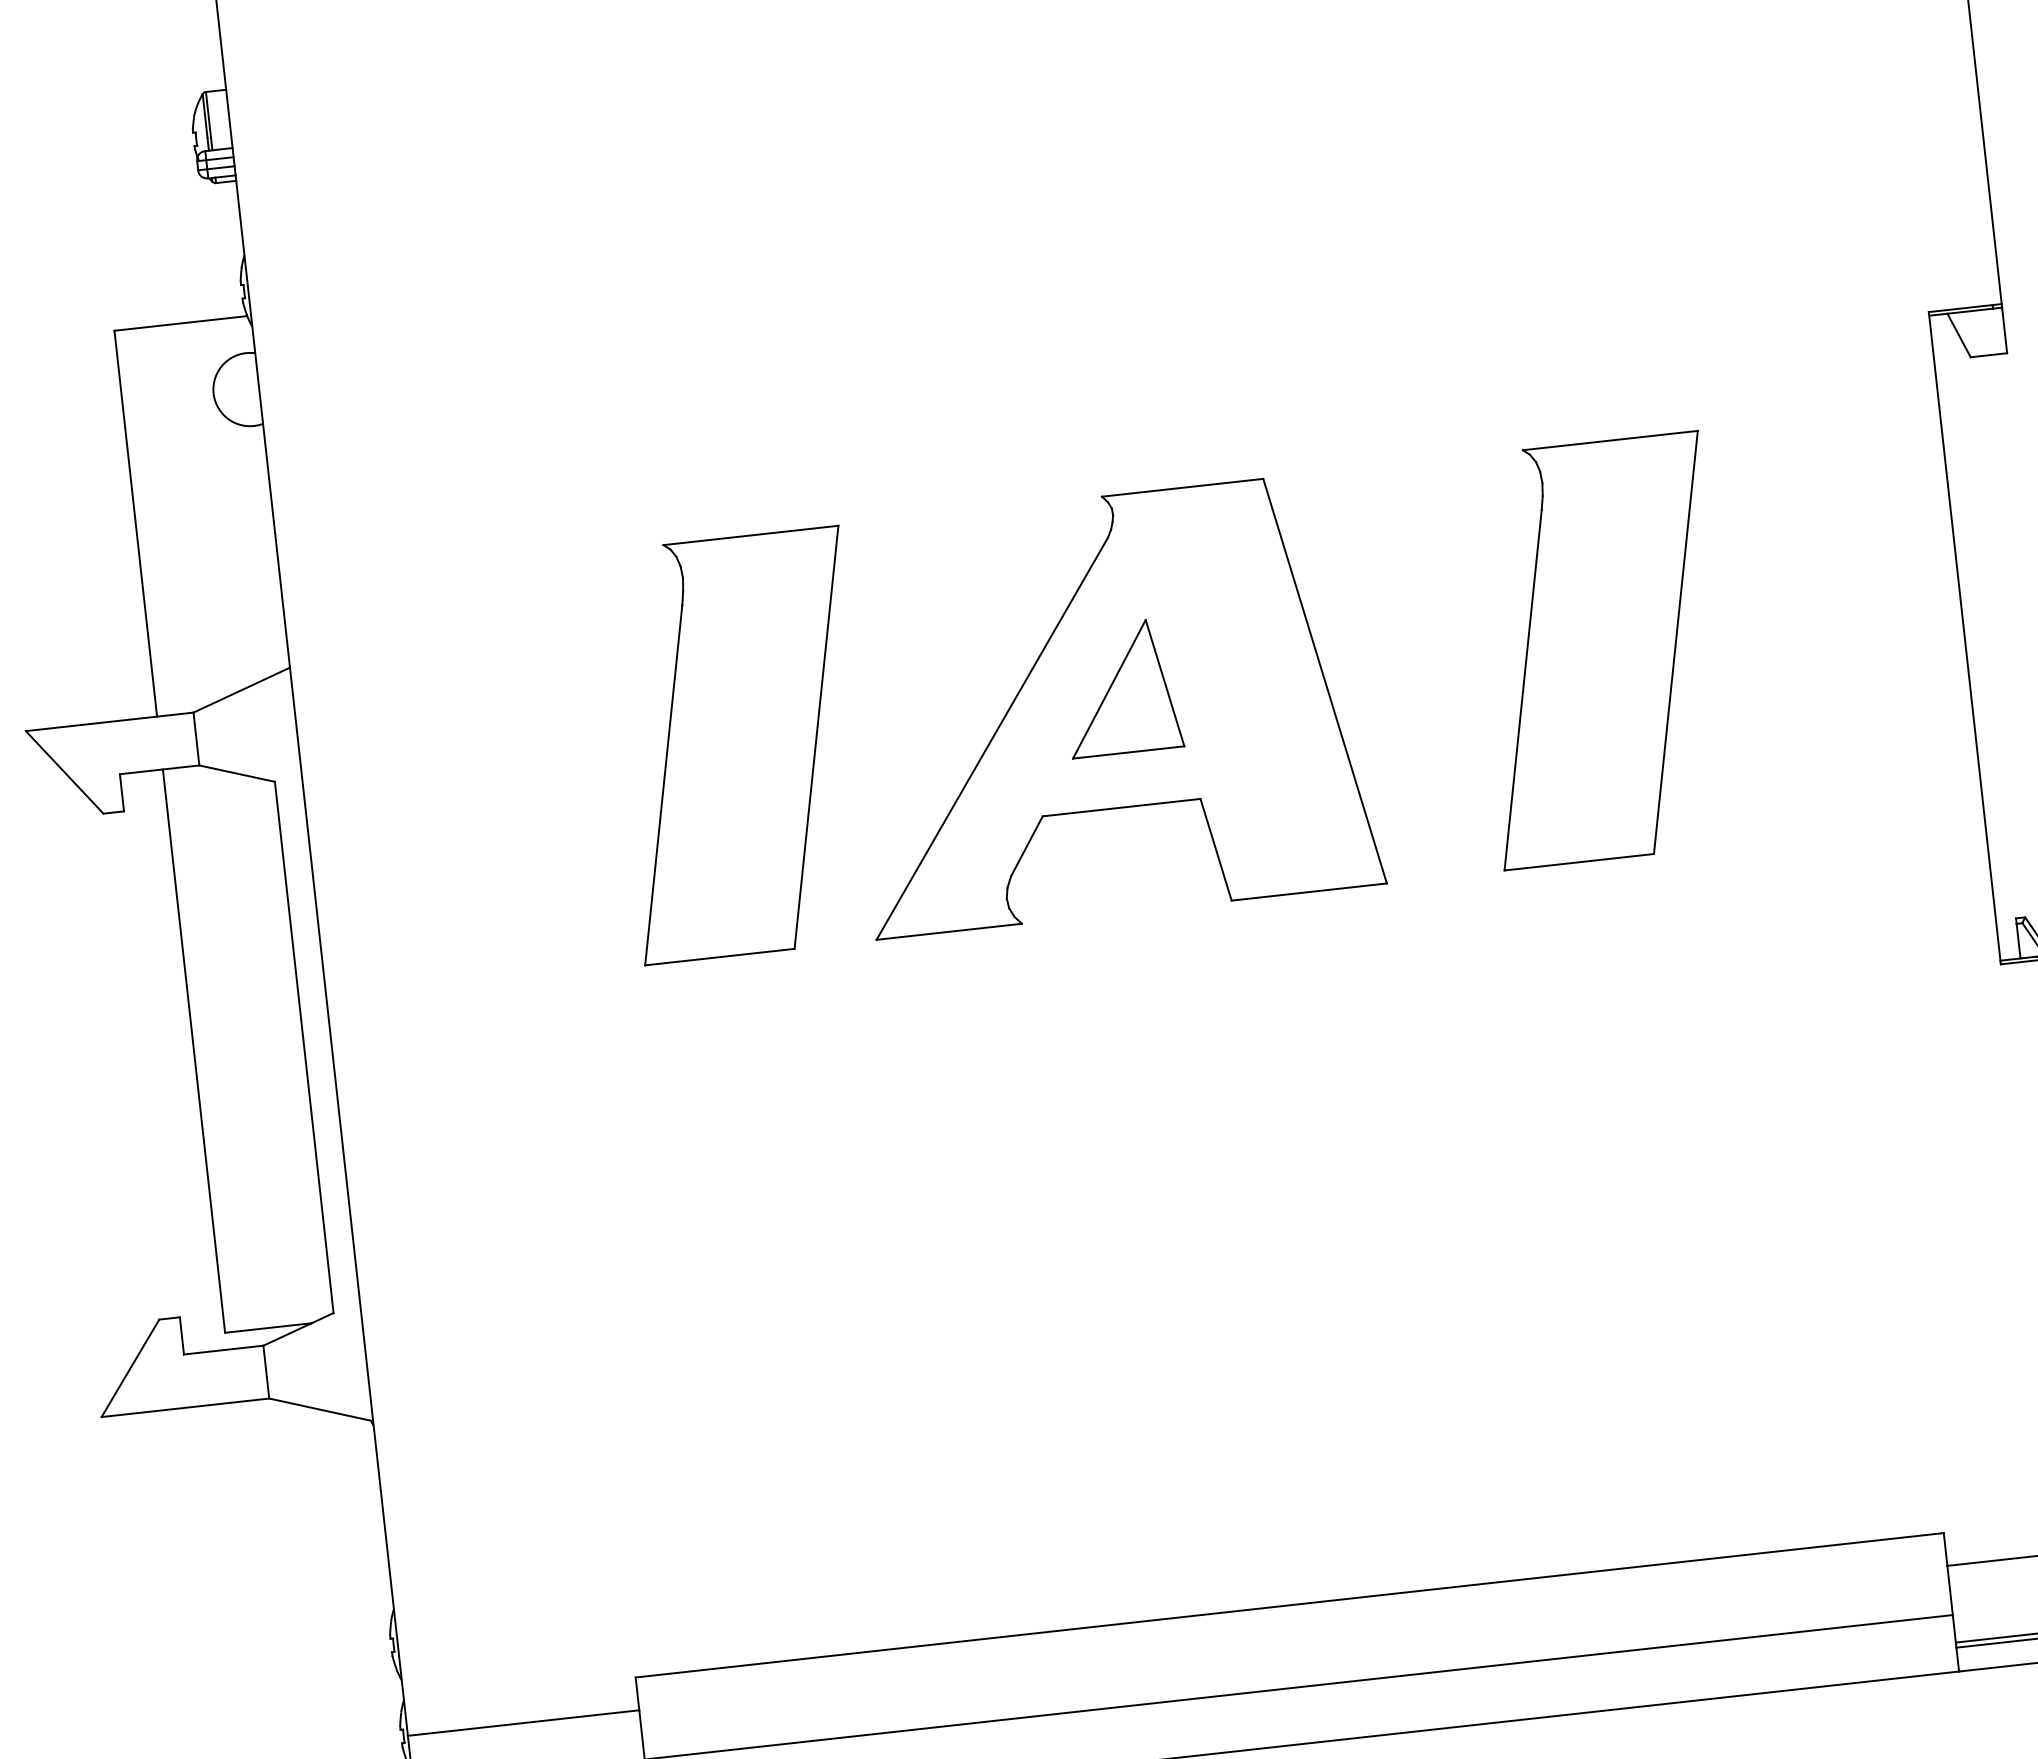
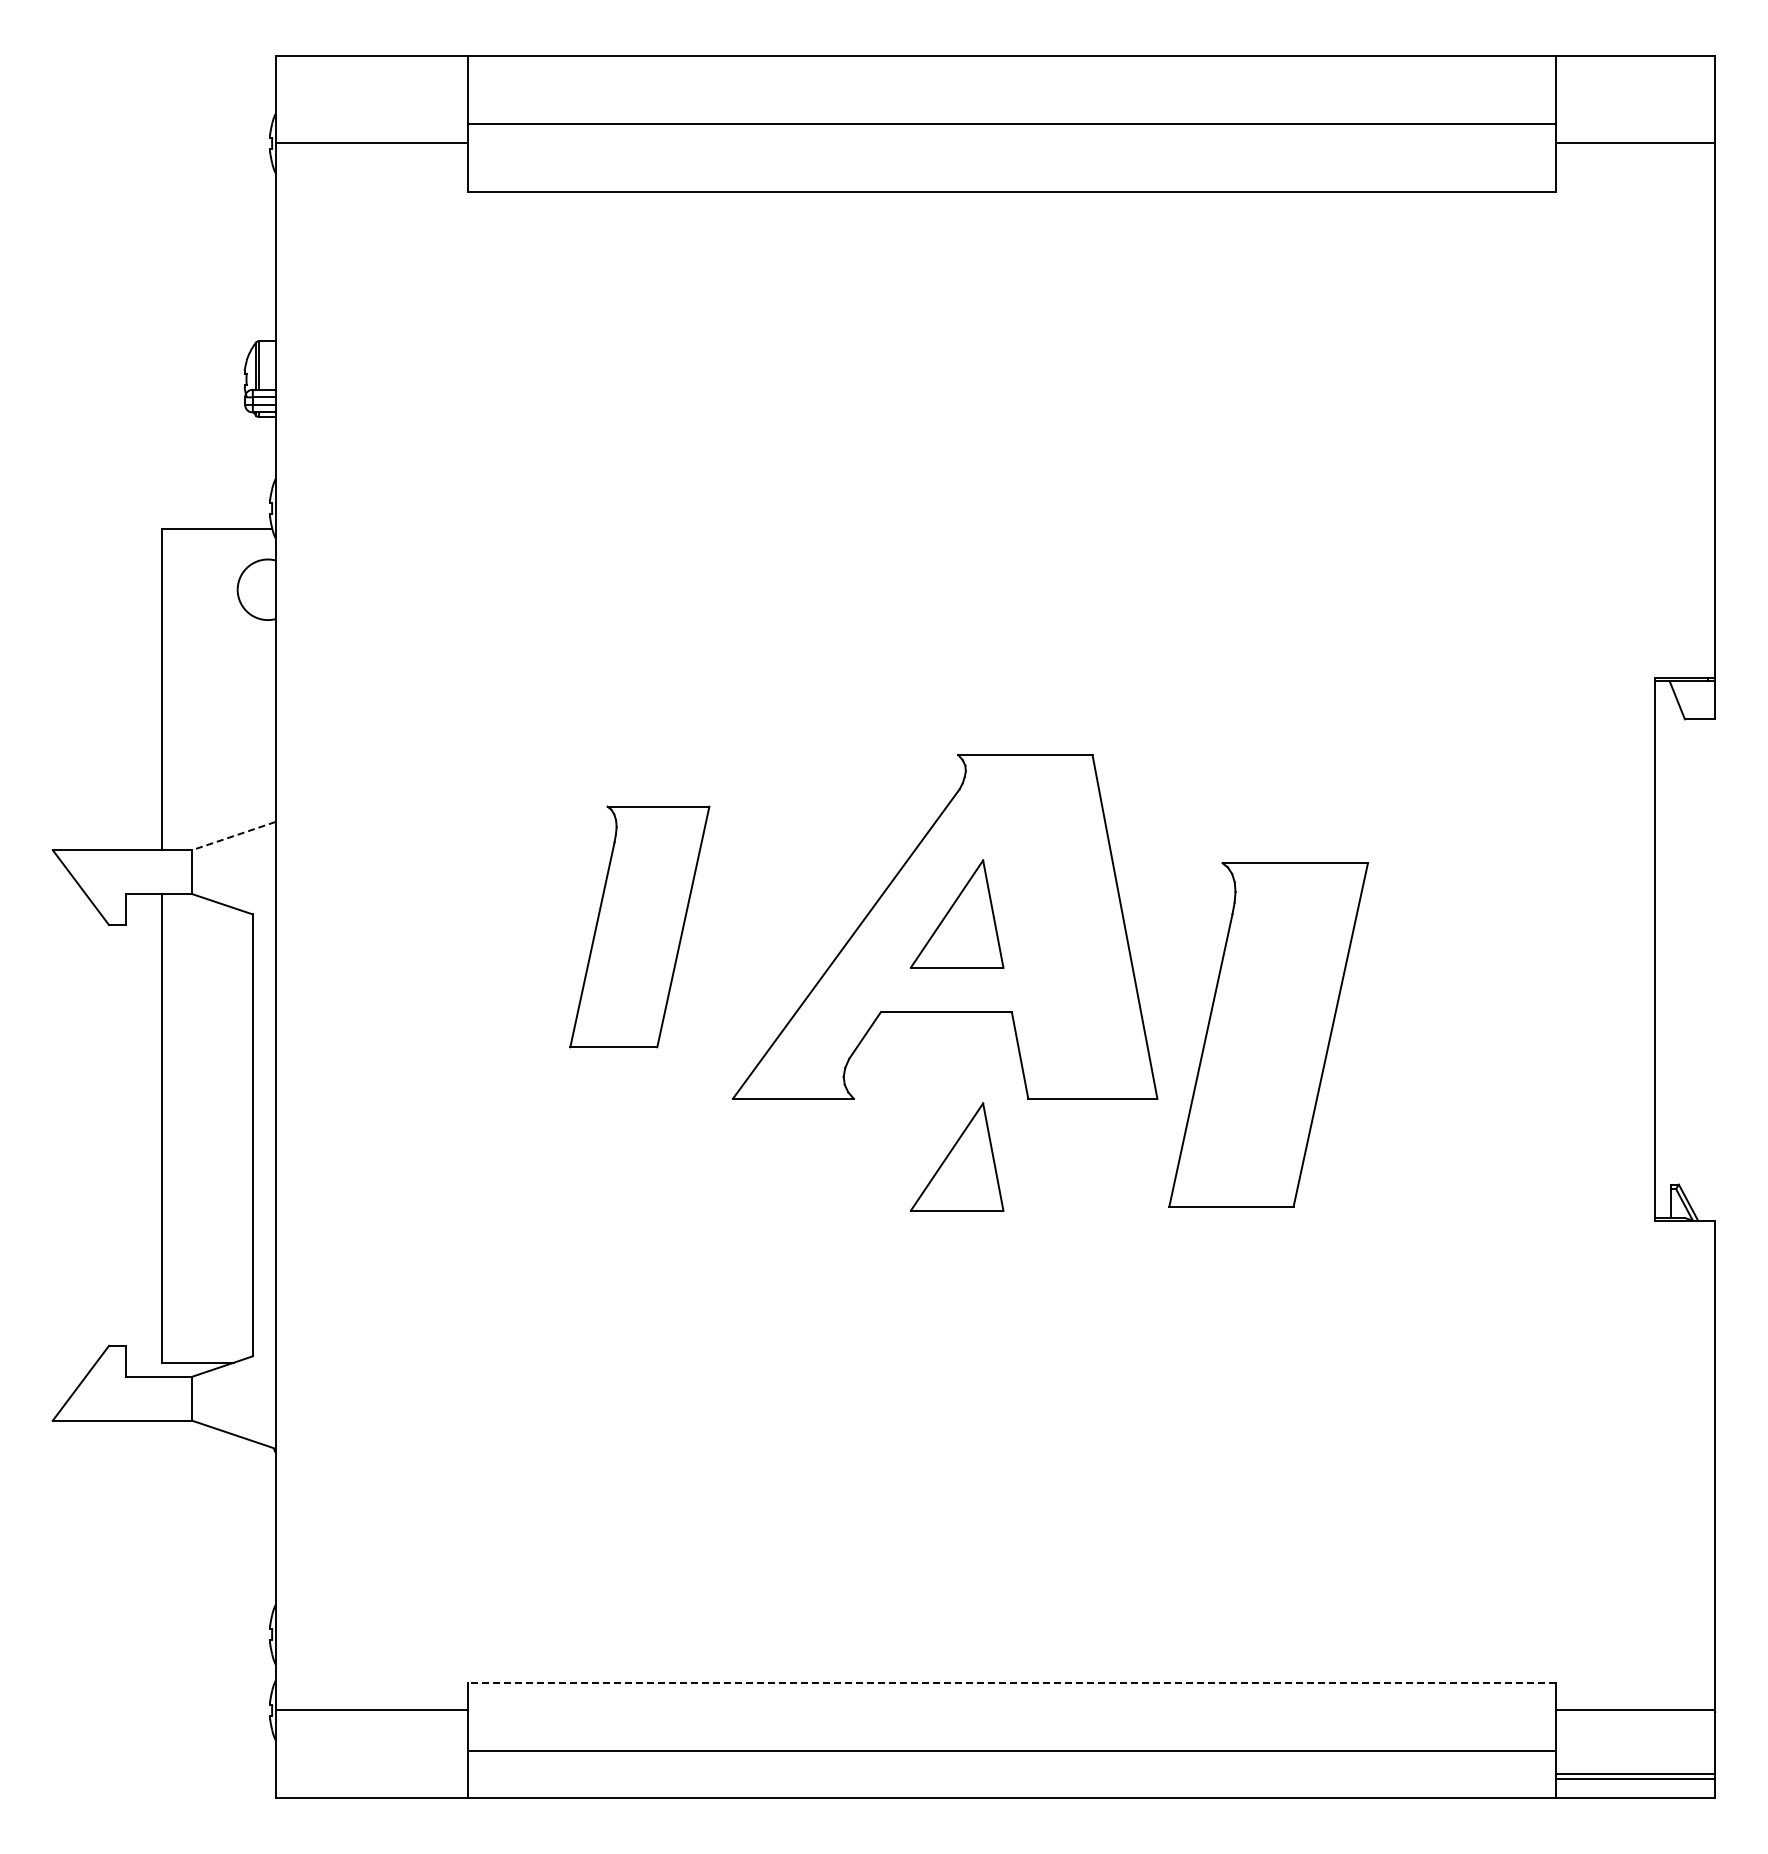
part: (1600, 650) -> (1268, 1034), moved
line: (241, 690) -> (233, 836), solid -> dashed
part: (741, 745) -> (639, 926), size x0.7
part: (1152, 979) -> (956, 1156), added
line: (1289, 1605) -> (1011, 1683), solid -> dashed

